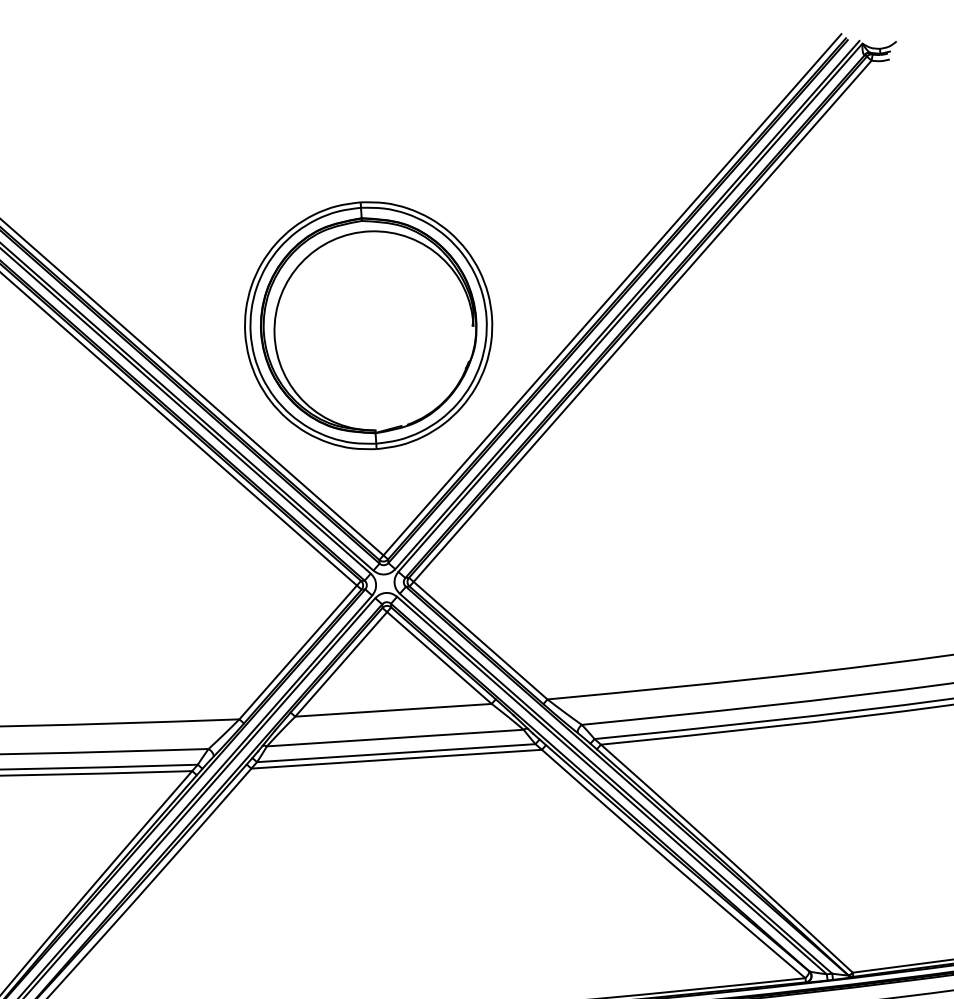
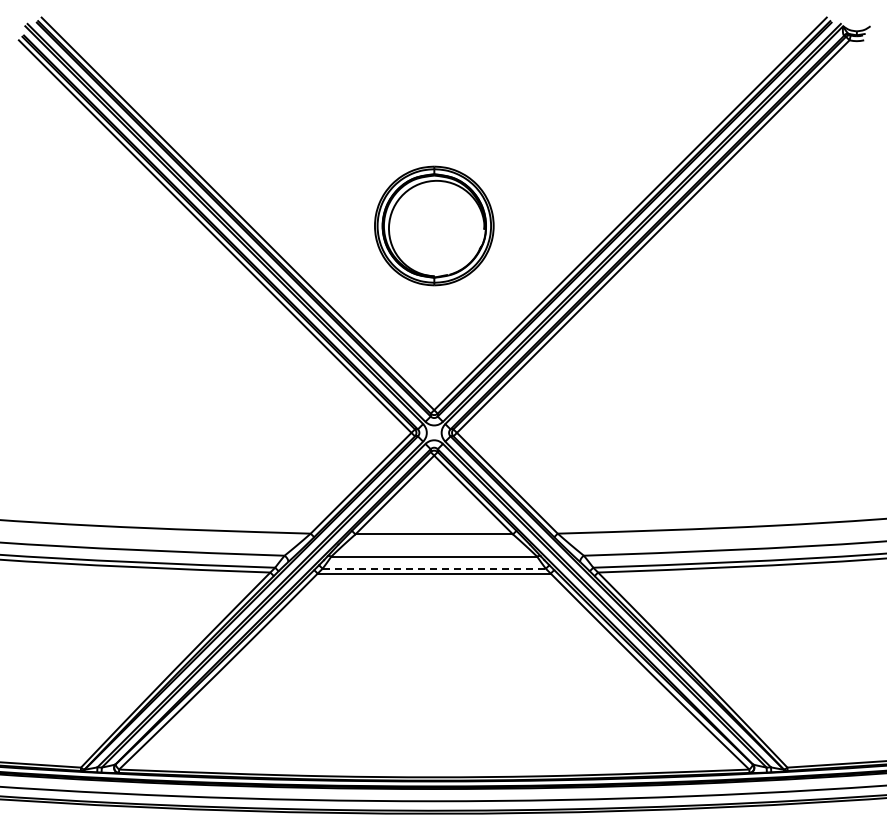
part: (368, 325) -> (434, 225), size x0.6
line: (396, 752) -> (434, 568), solid -> dashed

